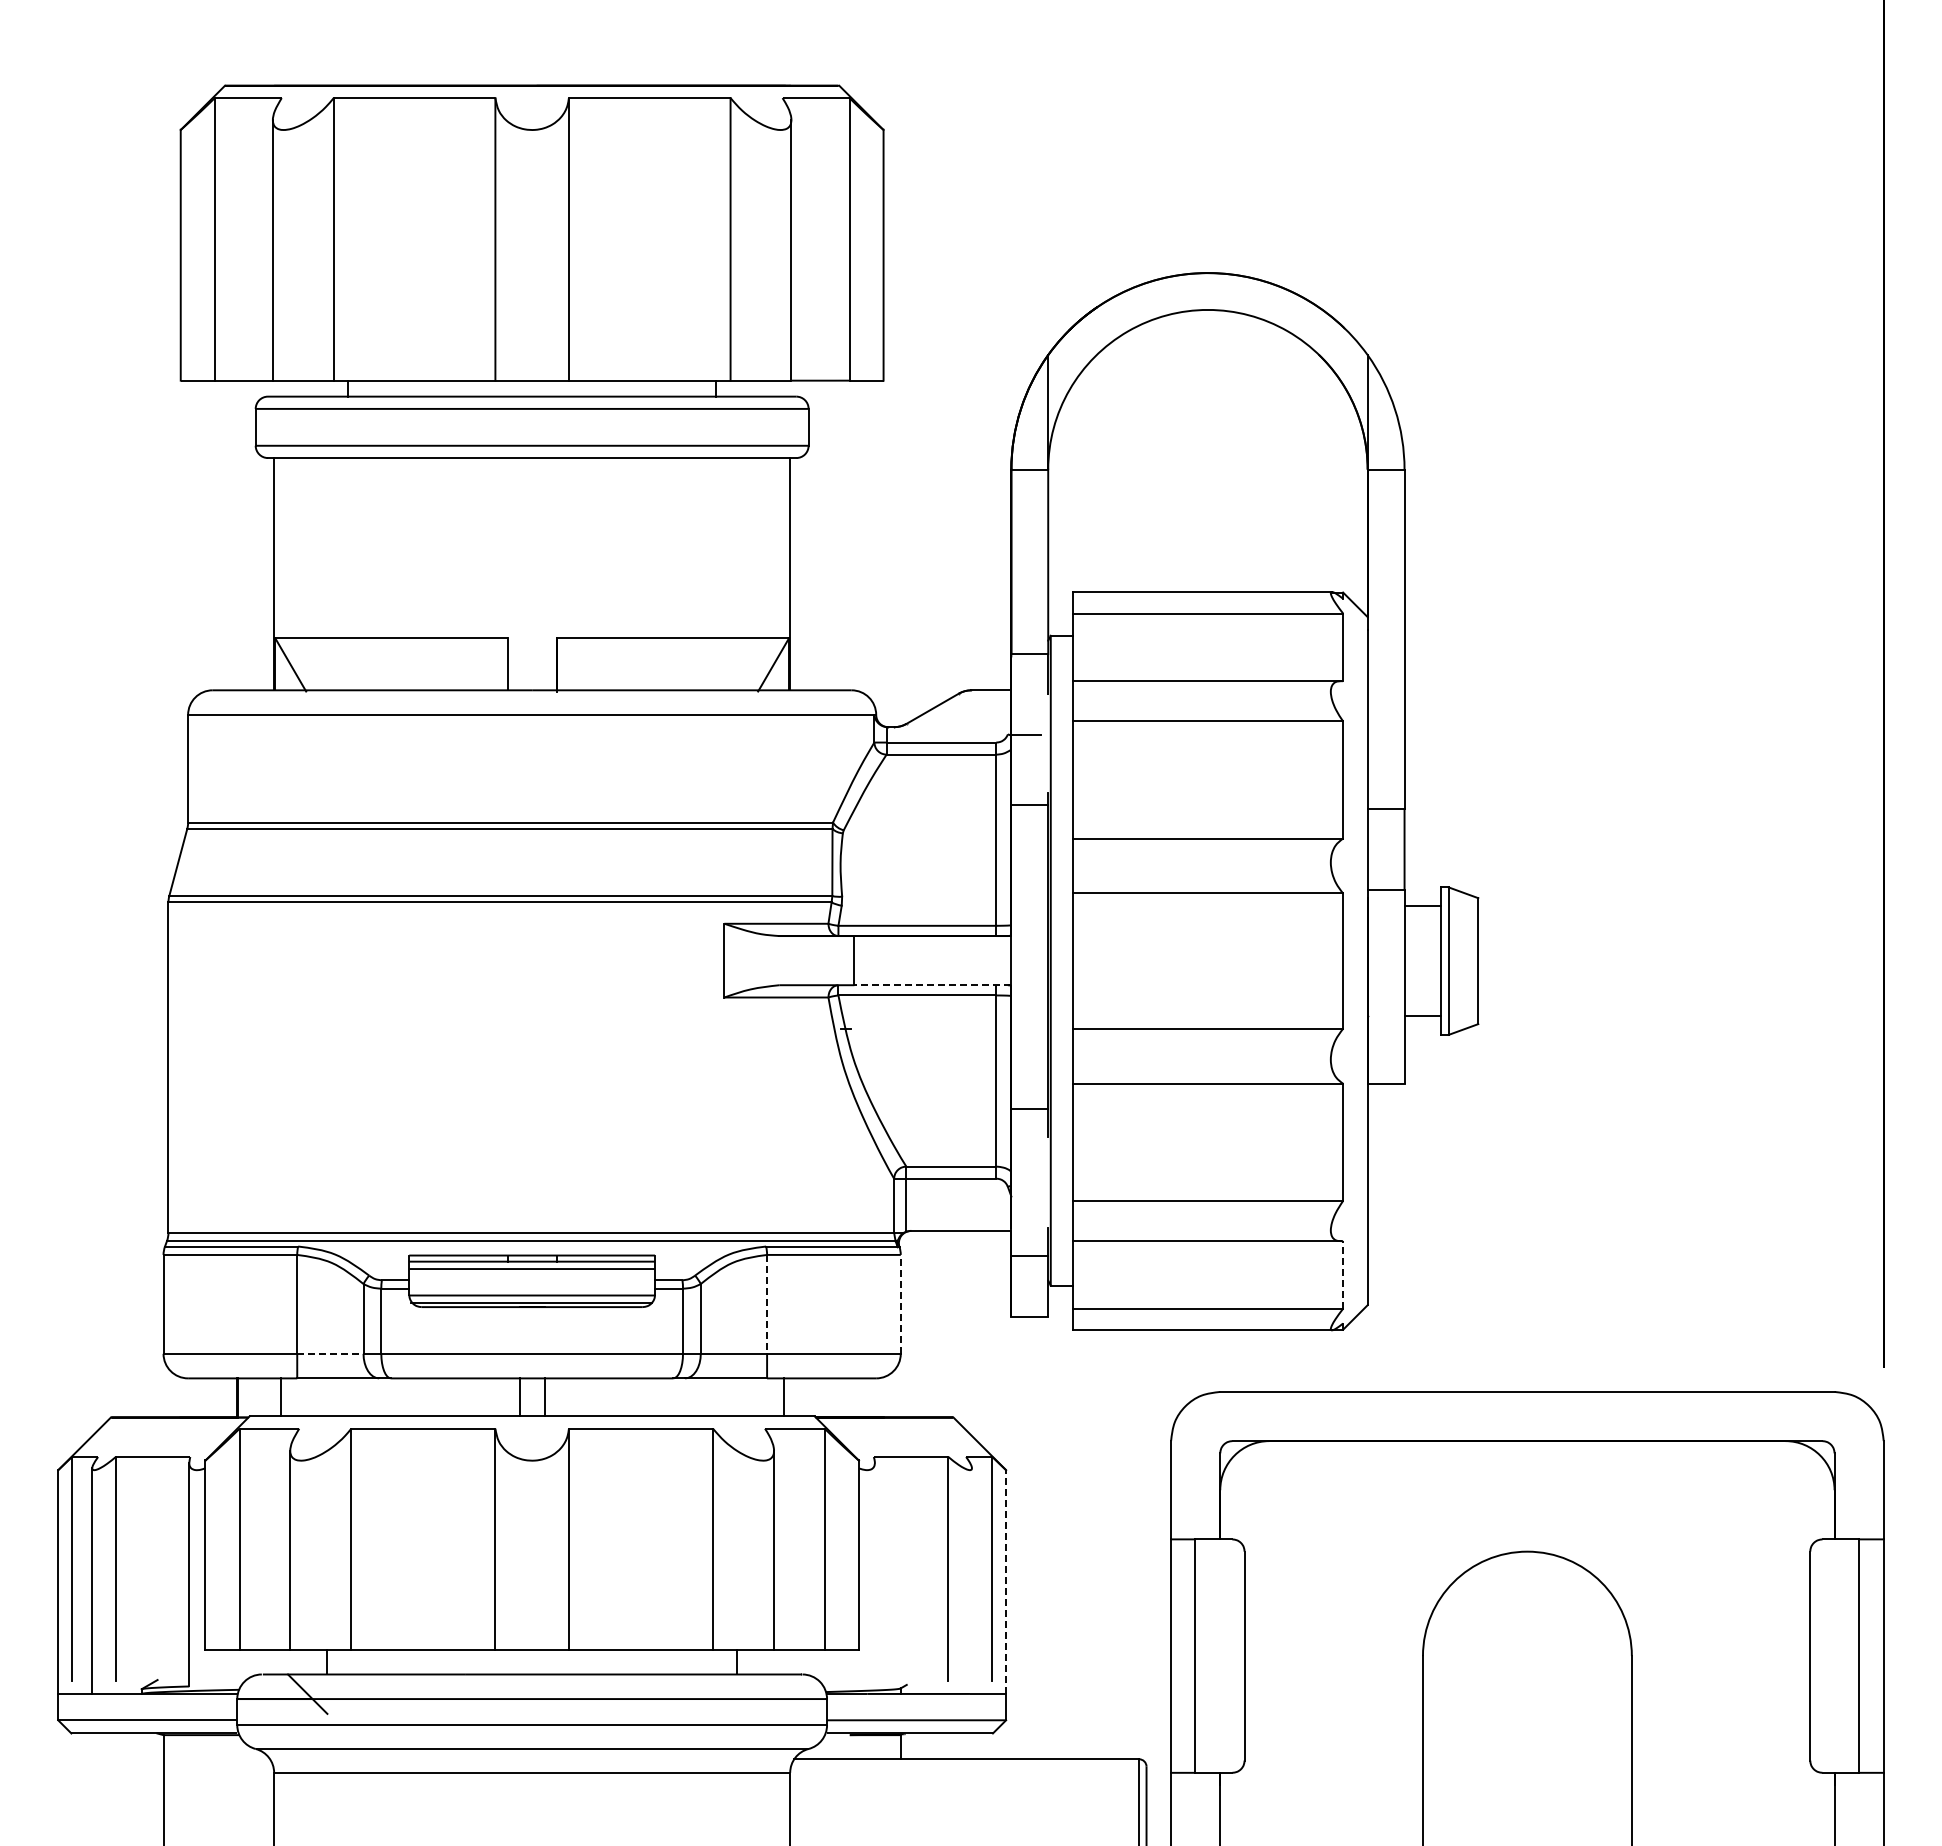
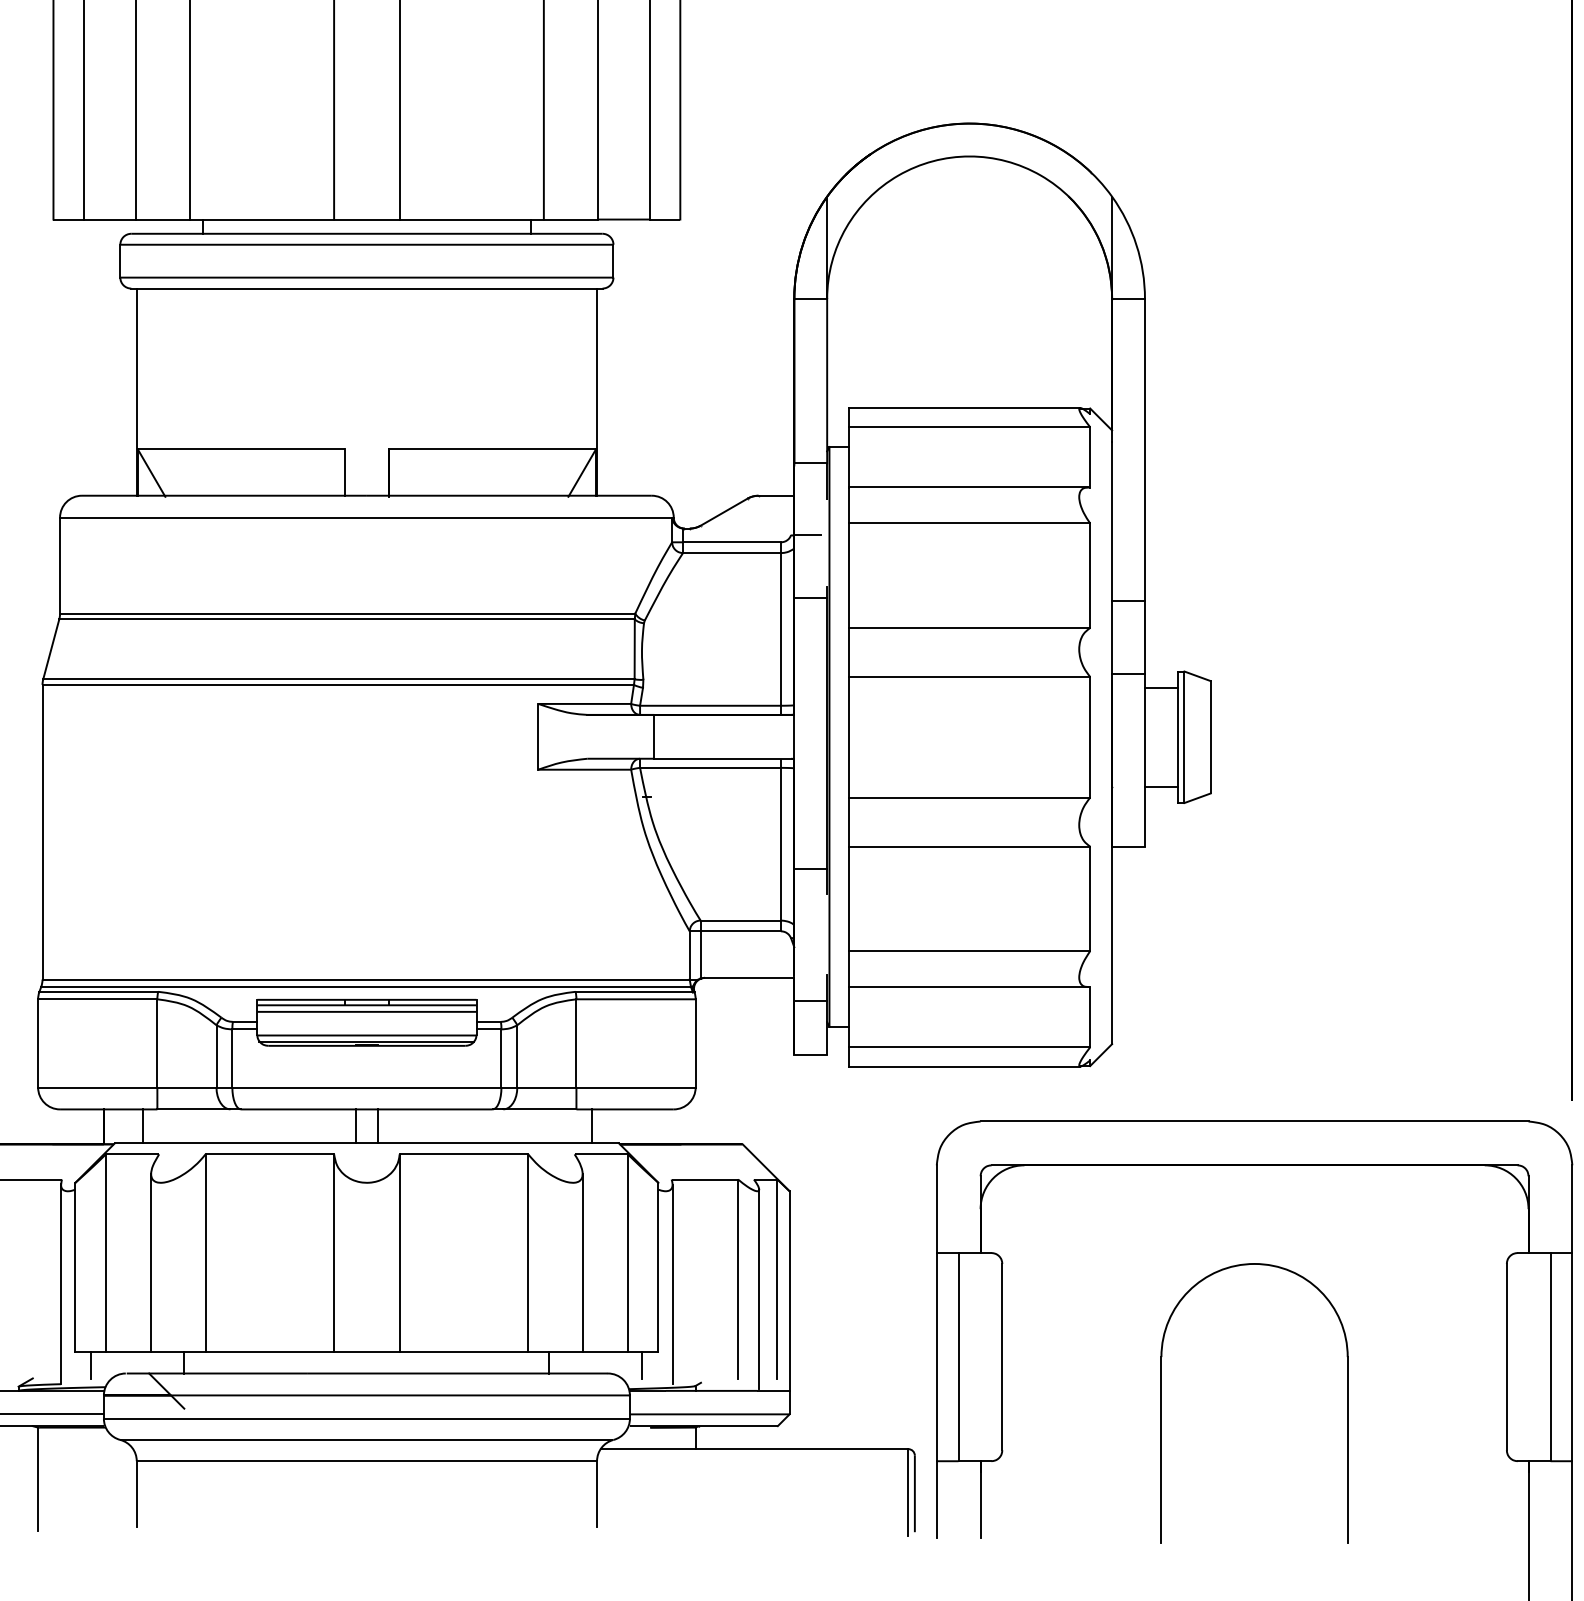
line: (932, 985) -> (723, 758), dashed -> solid
line: (1343, 1274) -> (1090, 1016), dashed -> solid
line: (900, 1303) -> (695, 1042), dashed -> solid
line: (767, 1304) -> (576, 1043), dashed -> solid
line: (330, 1353) -> (187, 1087), dashed -> solid
line: (874, 1574) -> (672, 1284), added
line: (971, 1579) -> (758, 1288), added
line: (1006, 1582) -> (789, 1291), dashed -> solid
line: (223, 1664) -> (91, 1364), added
line: (841, 1664) -> (642, 1364), added

